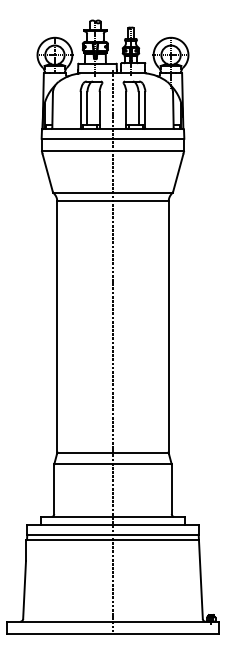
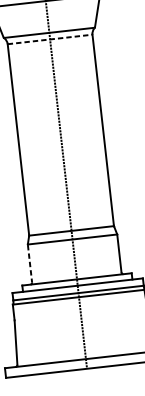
line: (113, 201) -> (50, 39), solid -> dashed
line: (54, 490) -> (30, 264), solid -> dashed

